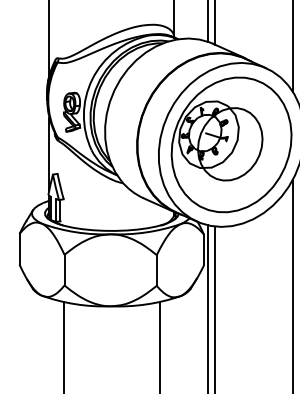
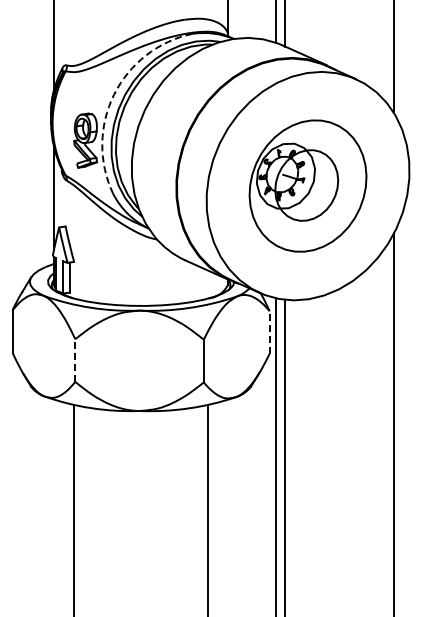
arc: (92, 79) -> (114, 94), solid -> dashed
part: (231, 144) -> (307, 185), size x0.7
line: (203, 249) -> (269, 332), solid -> dashed
line: (64, 270) -> (75, 360), solid -> dashed

